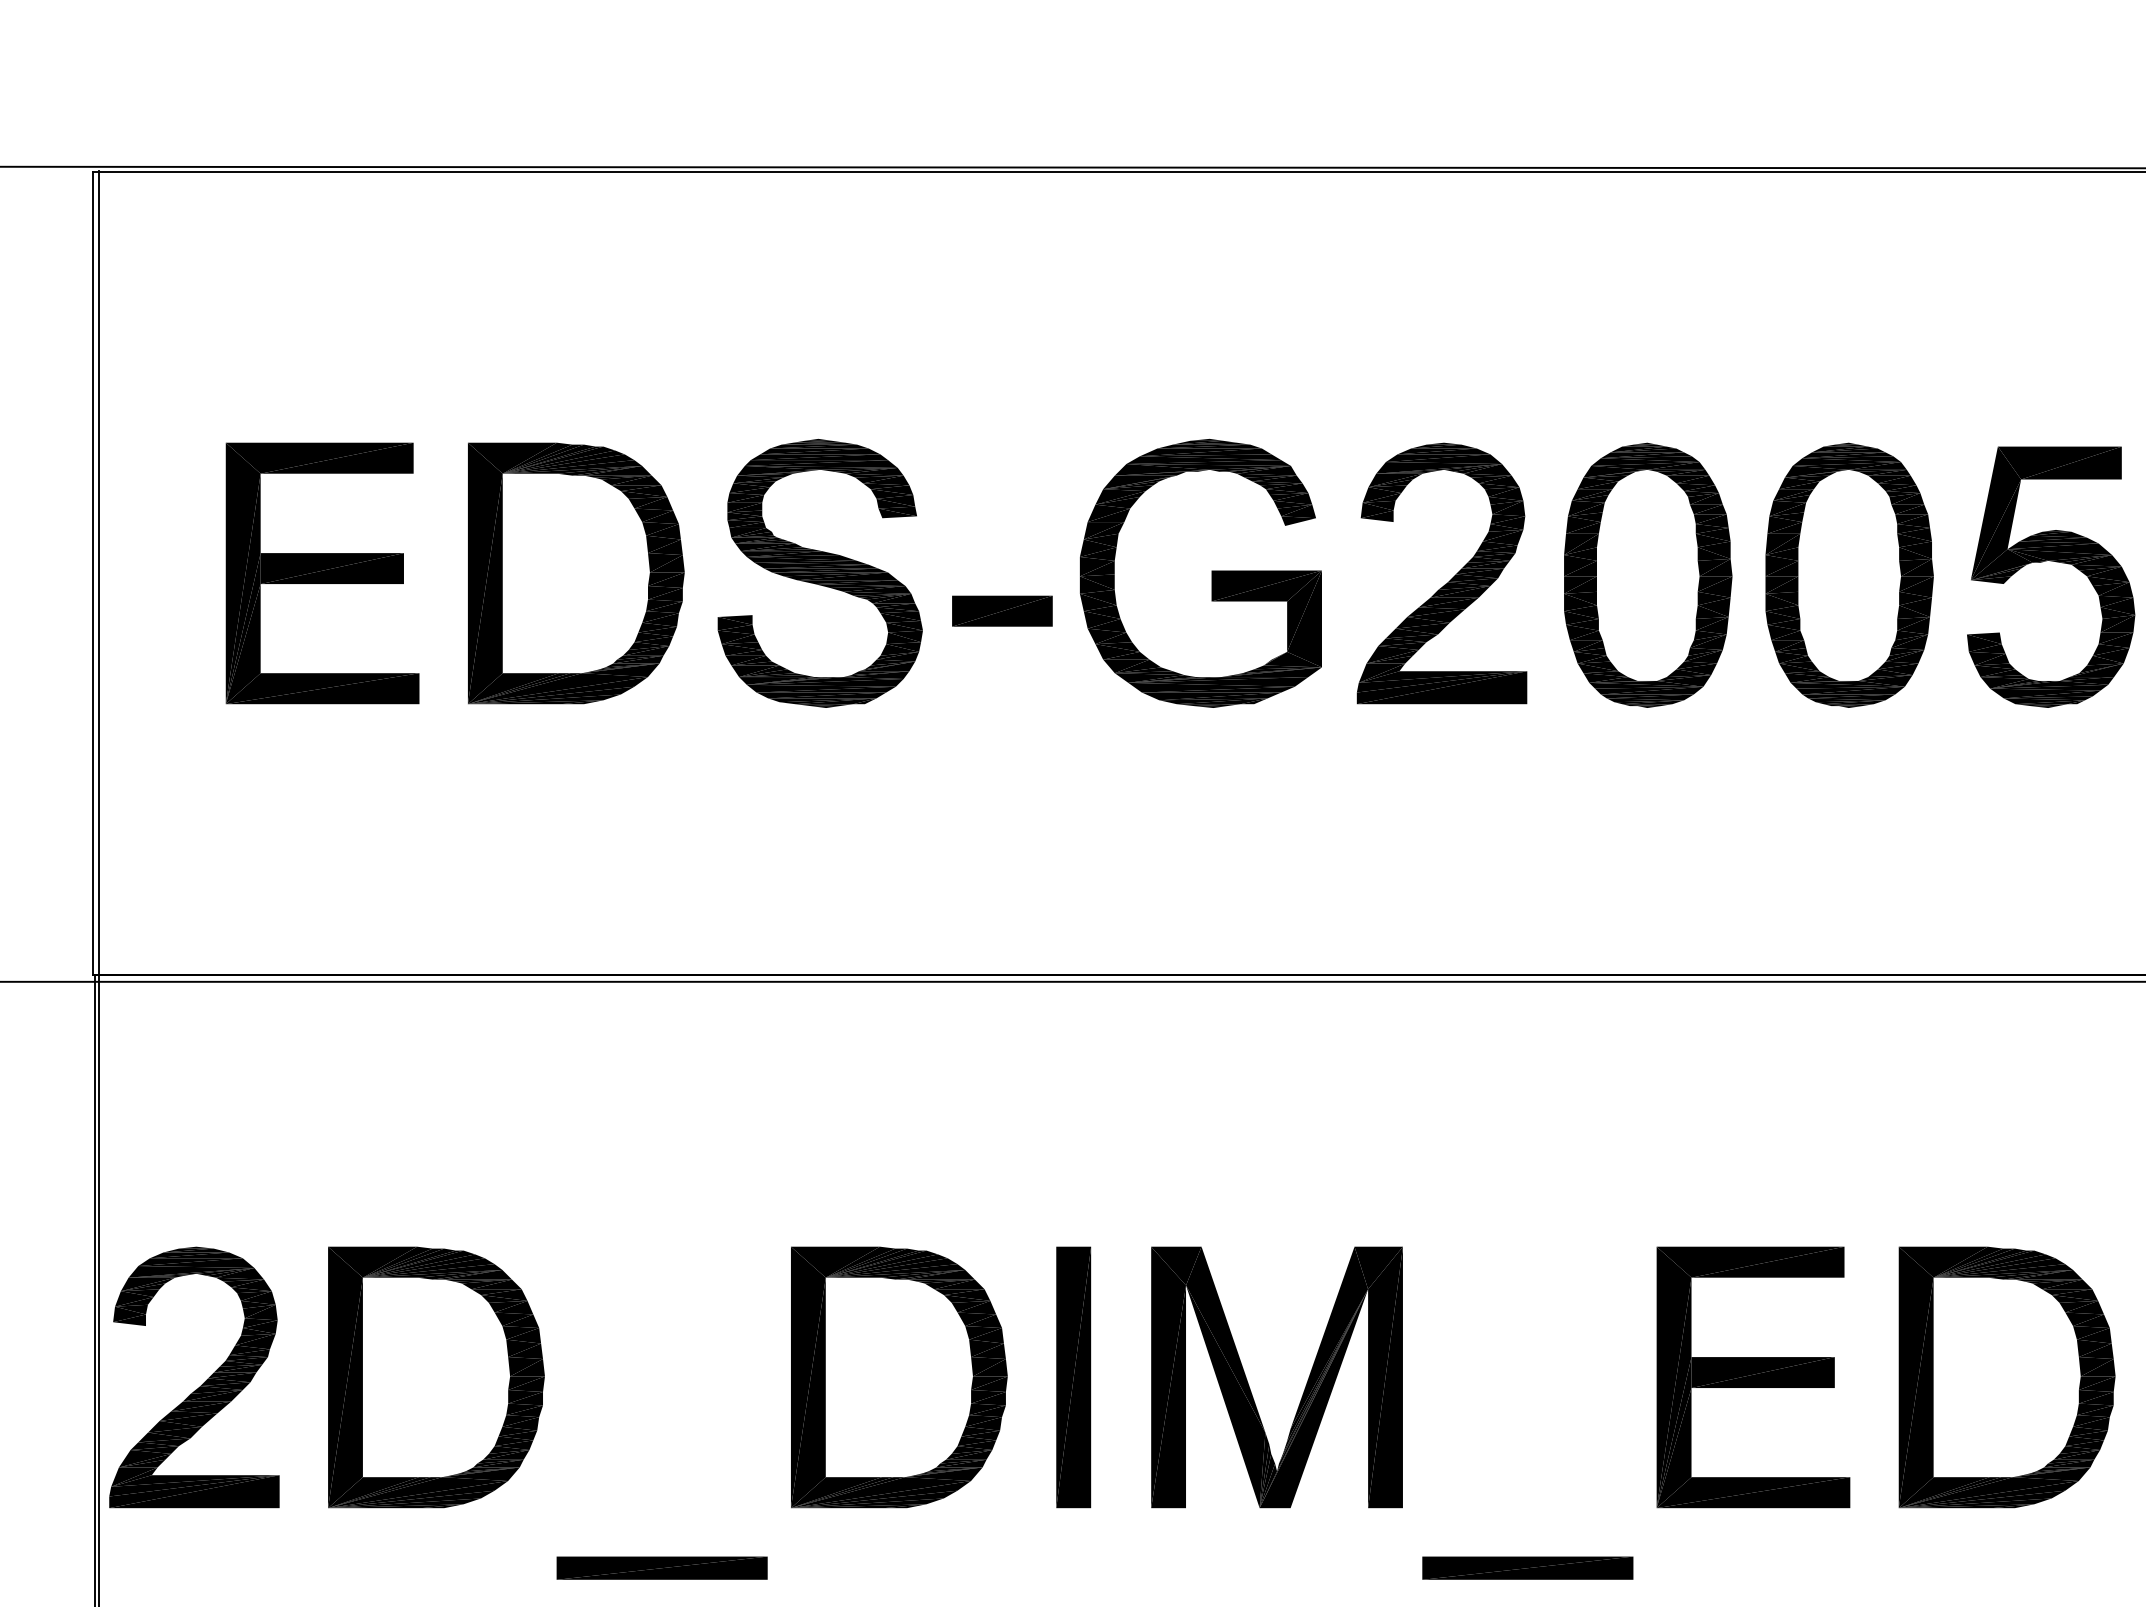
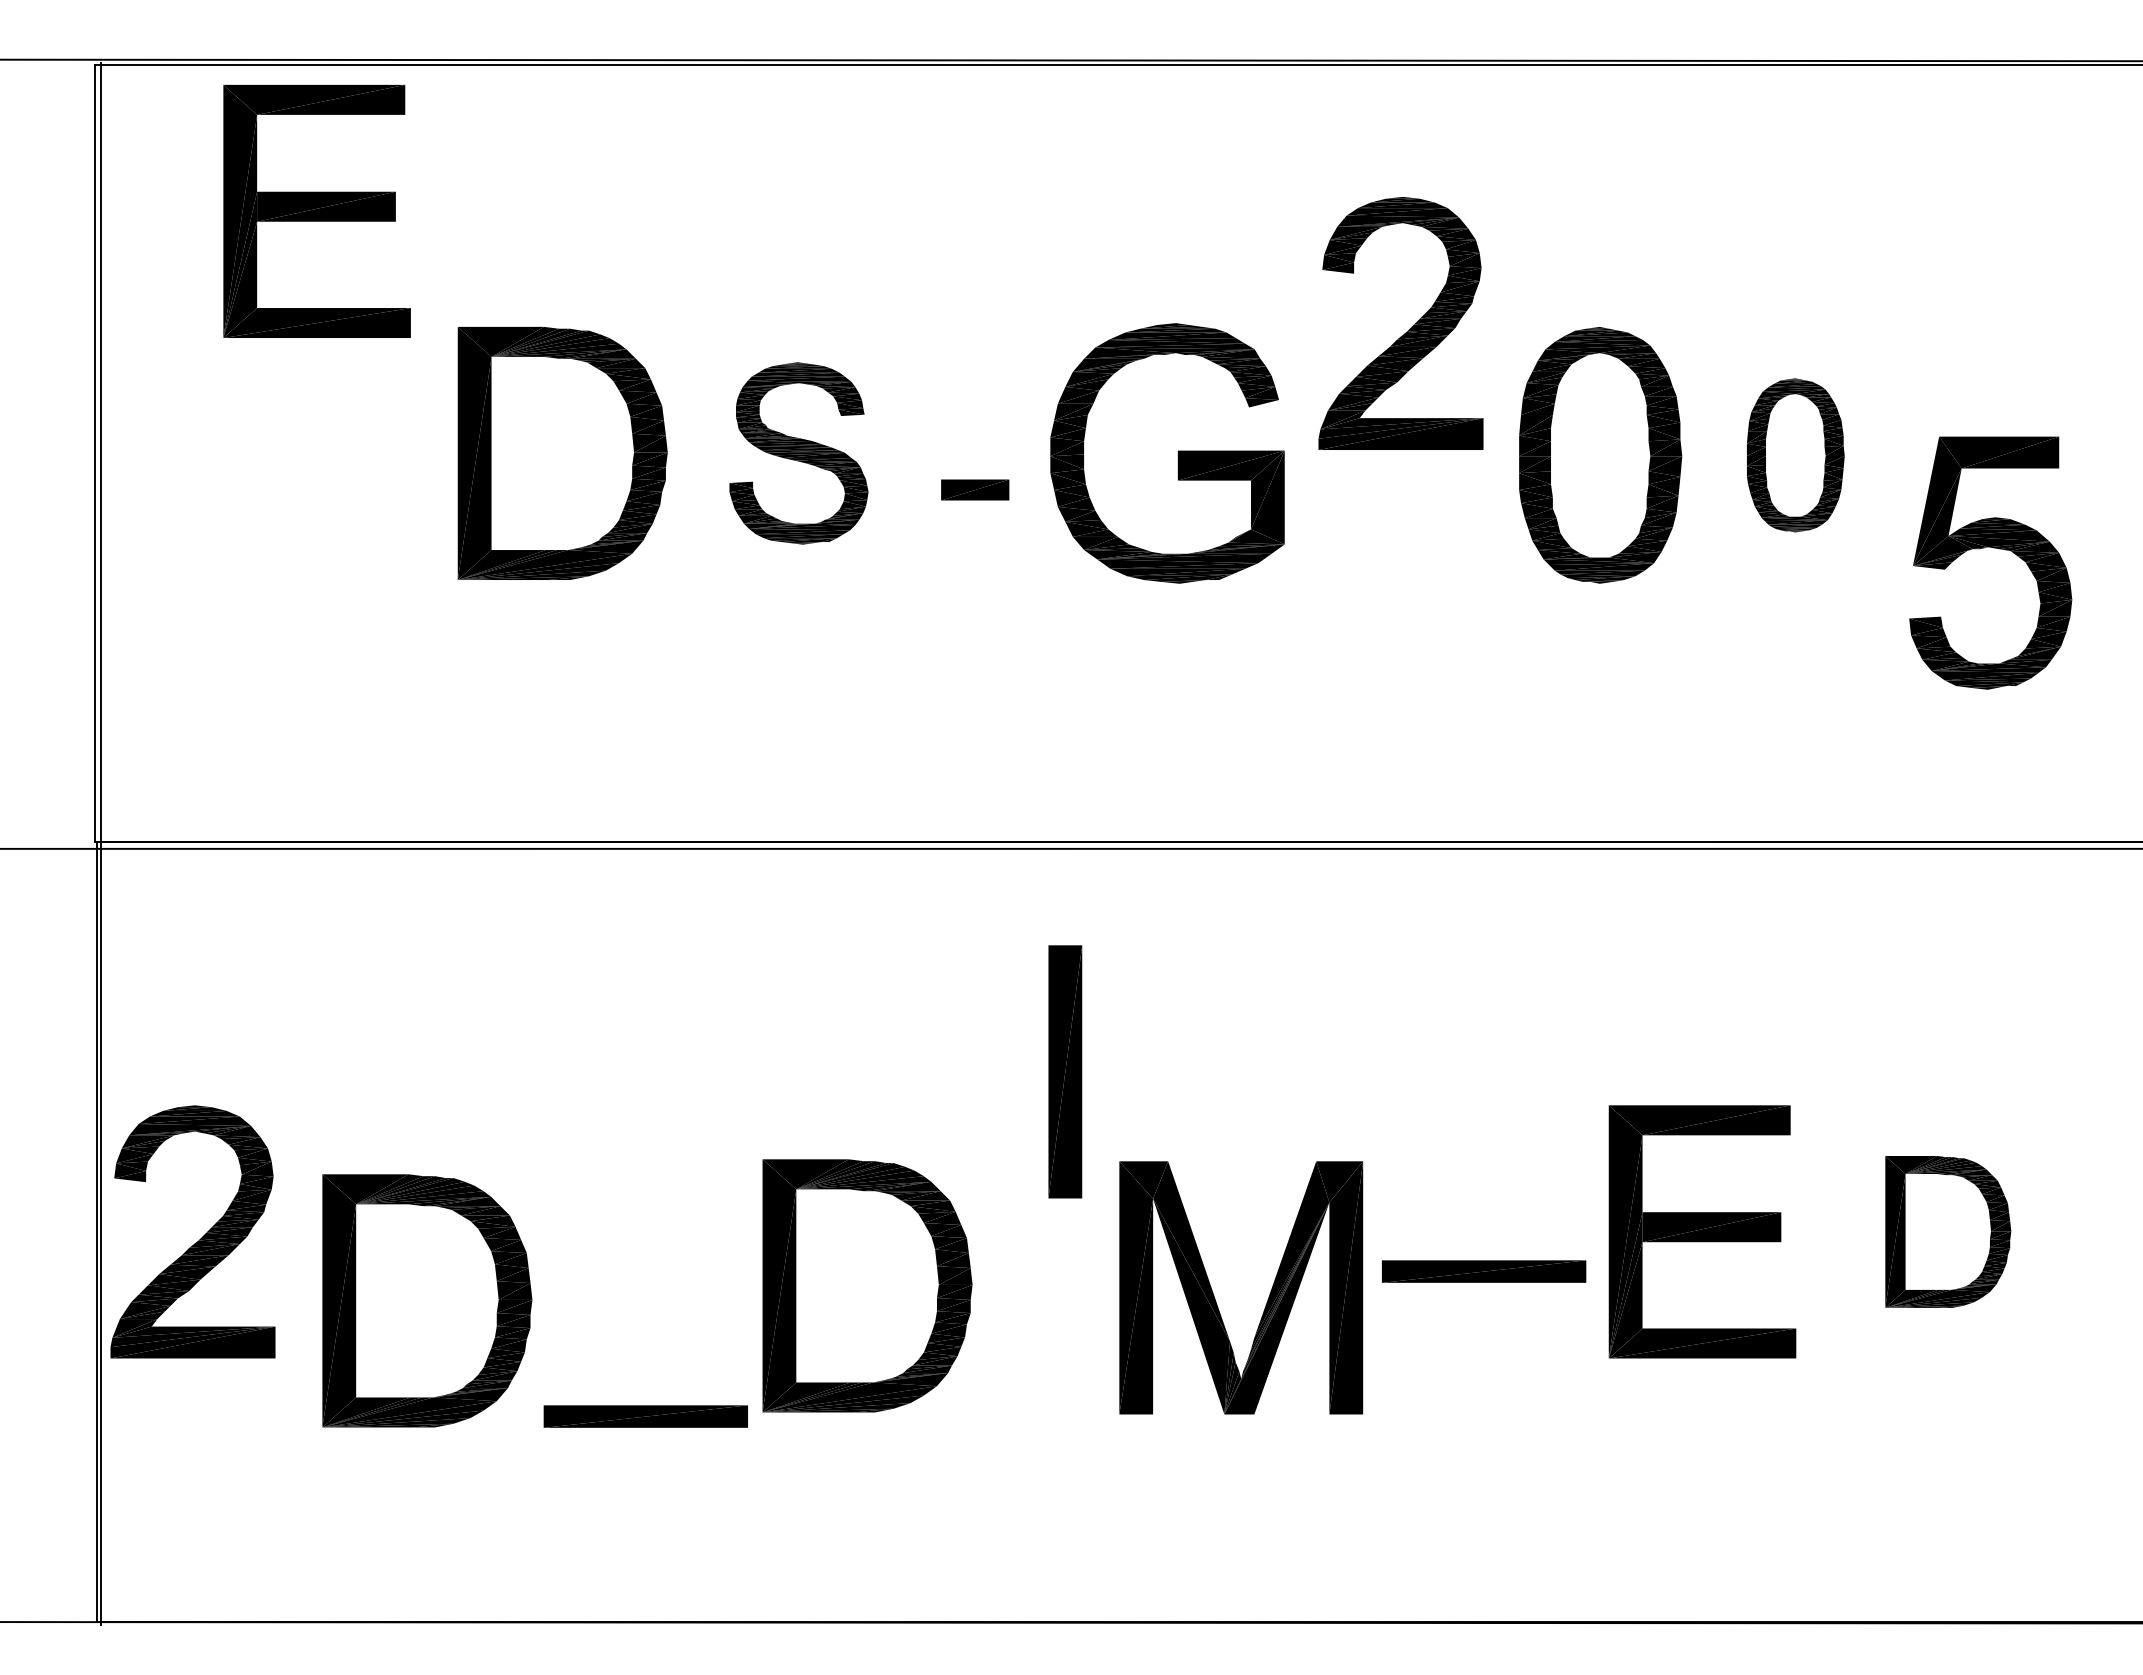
part: (2053, 562) -> (1993, 548), moved
part: (321, 572) -> (316, 210), moved
part: (819, 573) -> (798, 453), size x0.7
part: (1849, 575) -> (1795, 455), size x0.6
part: (1446, 582) -> (1405, 332), moved
part: (1001, 610) -> (974, 489), size x0.7
part: (436, 1377) -> (427, 1300), moved
part: (899, 1377) -> (867, 1285), moved
part: (1073, 1377) -> (1065, 1071), moved
part: (2007, 1377) -> (1948, 1231), size x0.6
part: (1249, 1385) -> (1214, 1295), moved
part: (1528, 1568) -> (1484, 1271), moved

